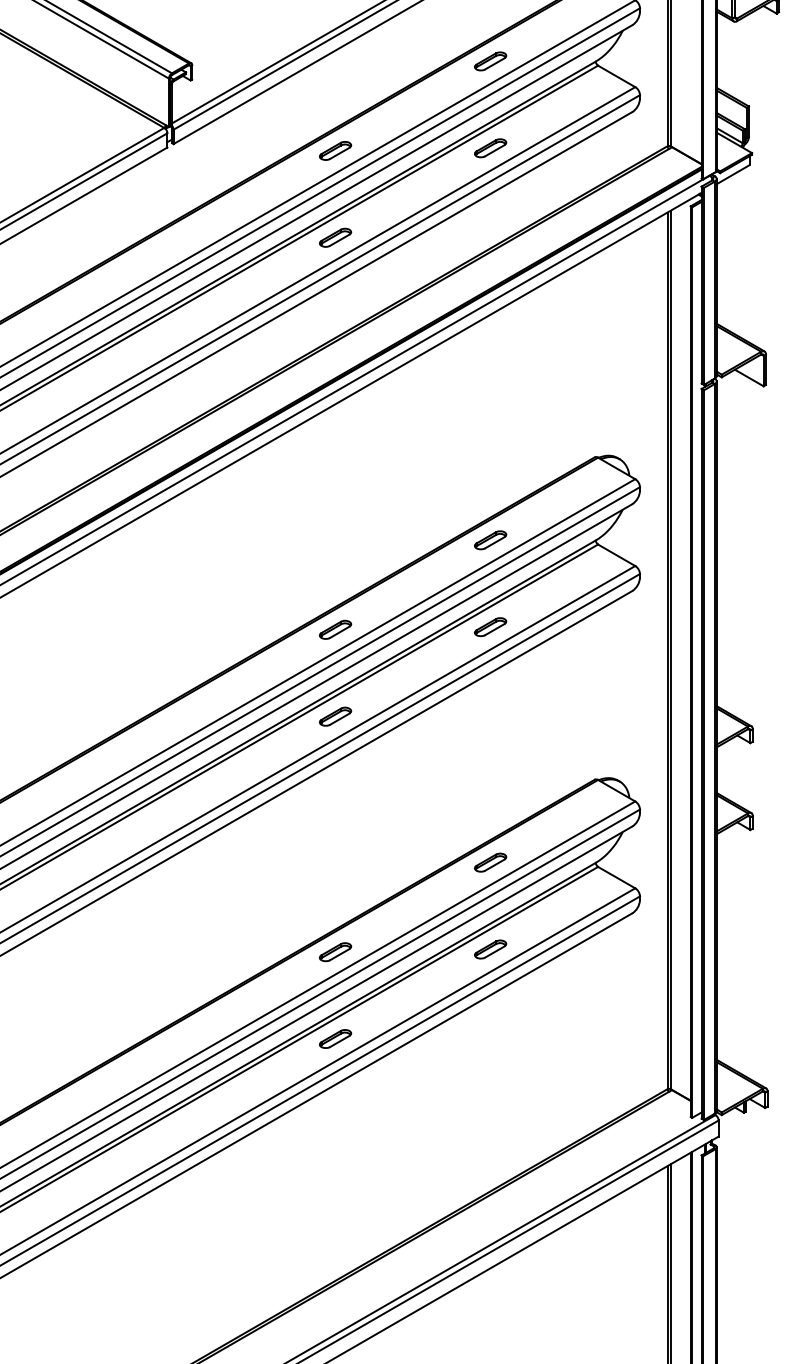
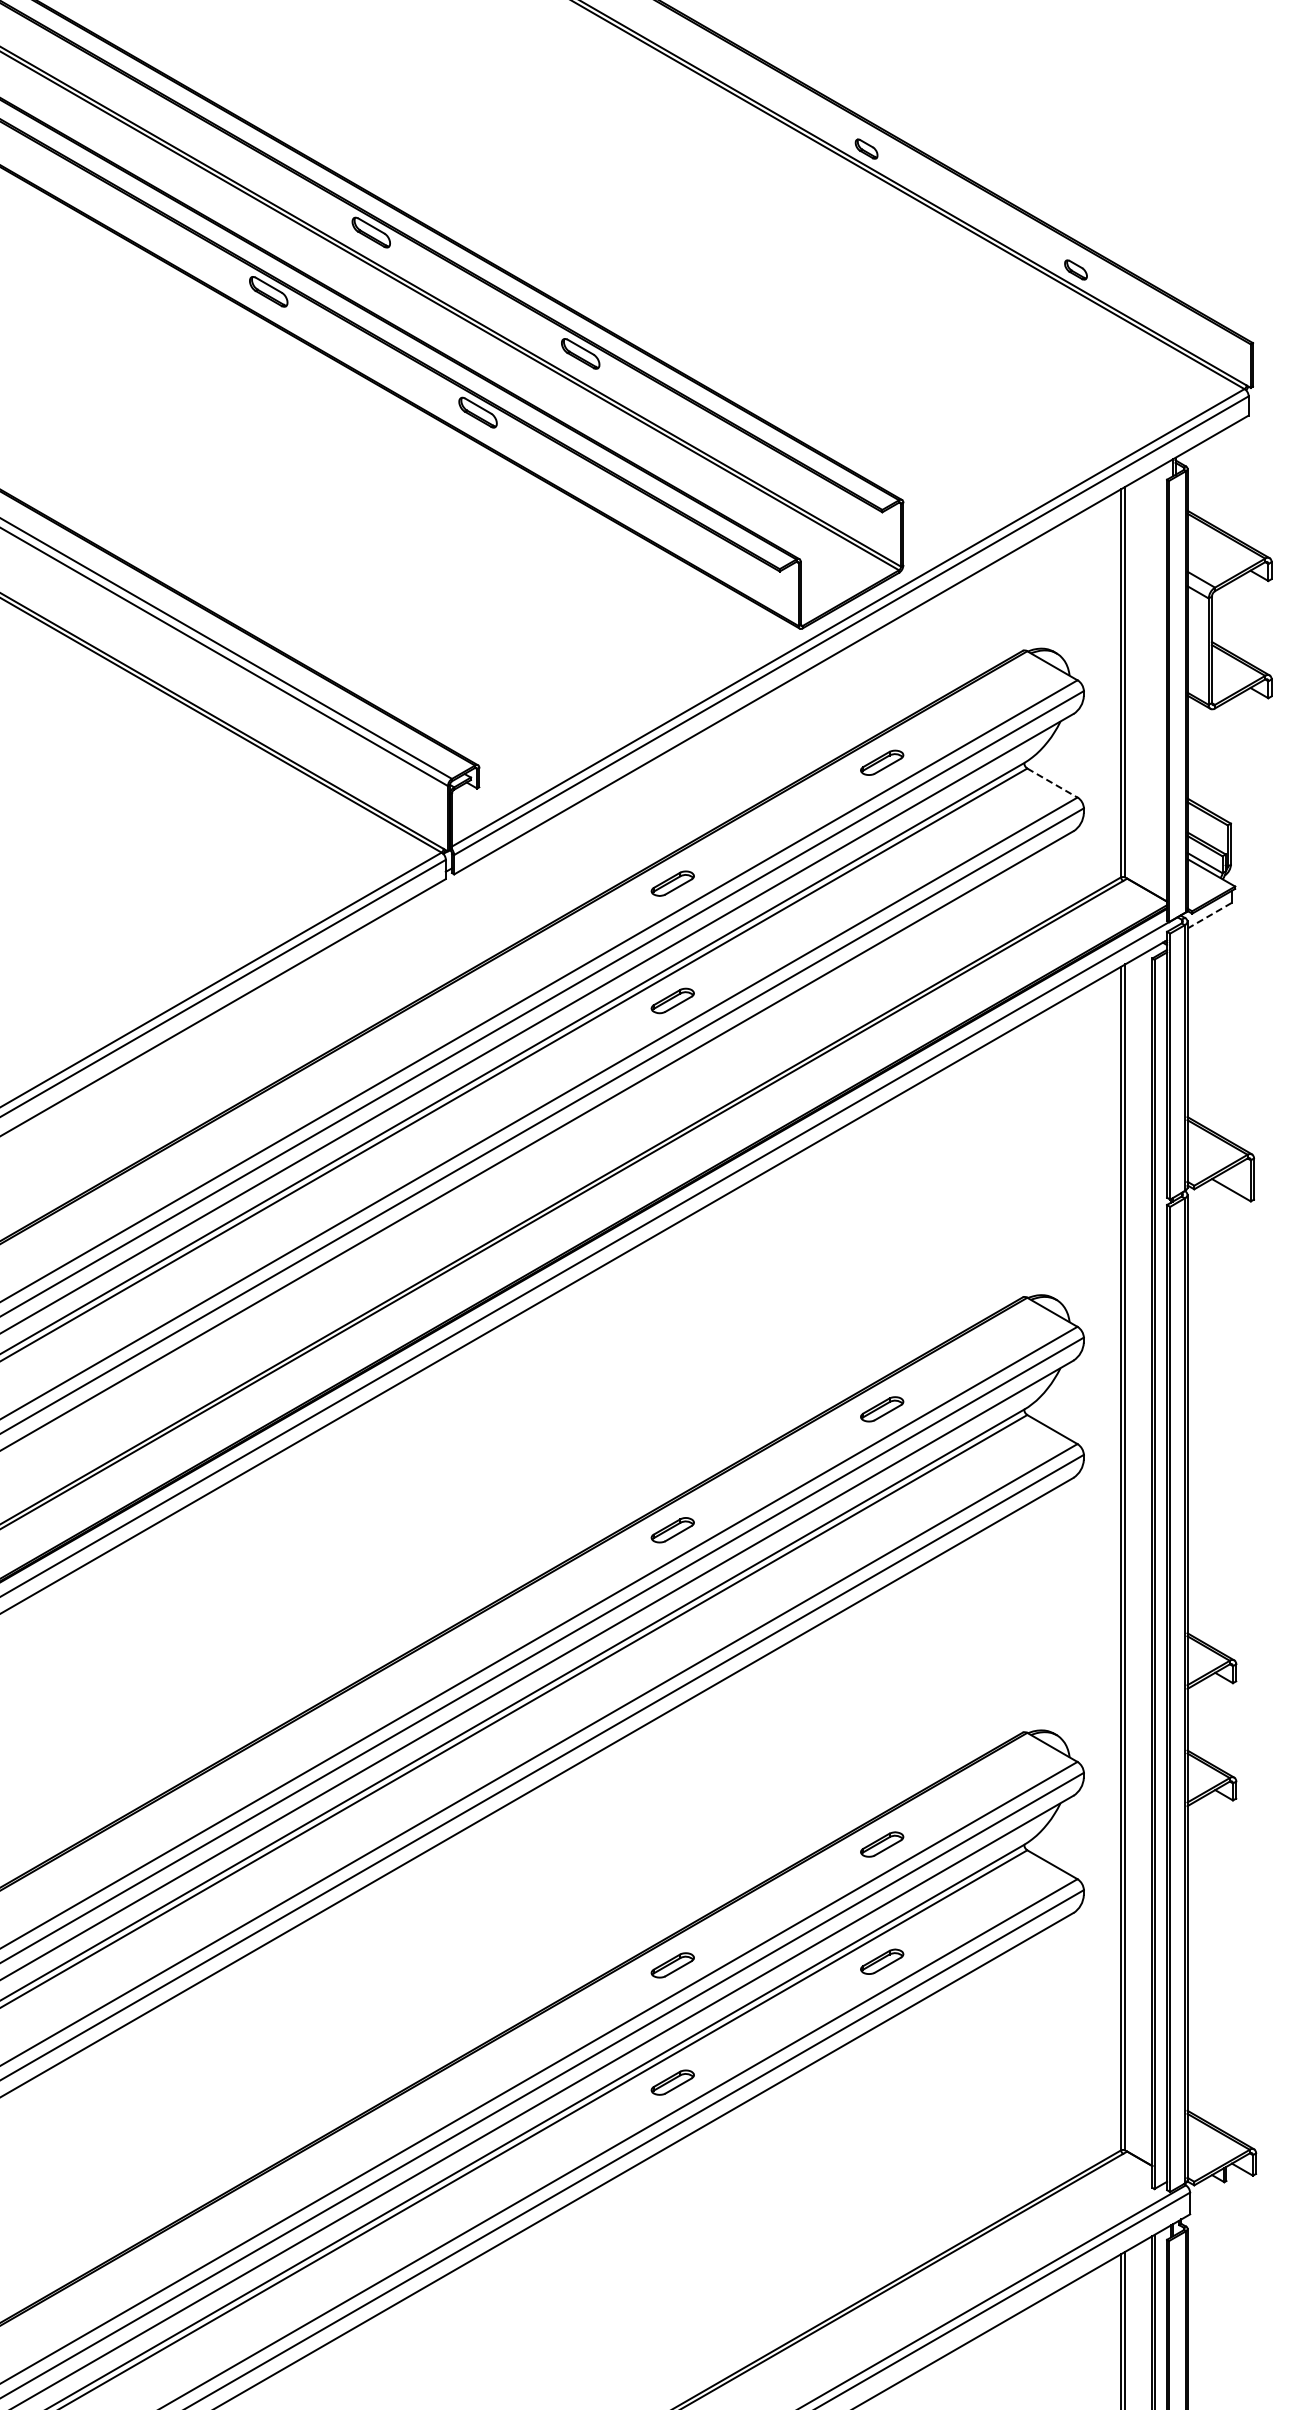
line: (616, 76) -> (1052, 783), solid -> dashed
part: (490, 148) -> (882, 880), removed
line: (733, 174) -> (1209, 915), solid -> dashed
part: (490, 627) -> (882, 1526), removed
part: (335, 716) -> (672, 1647), removed

